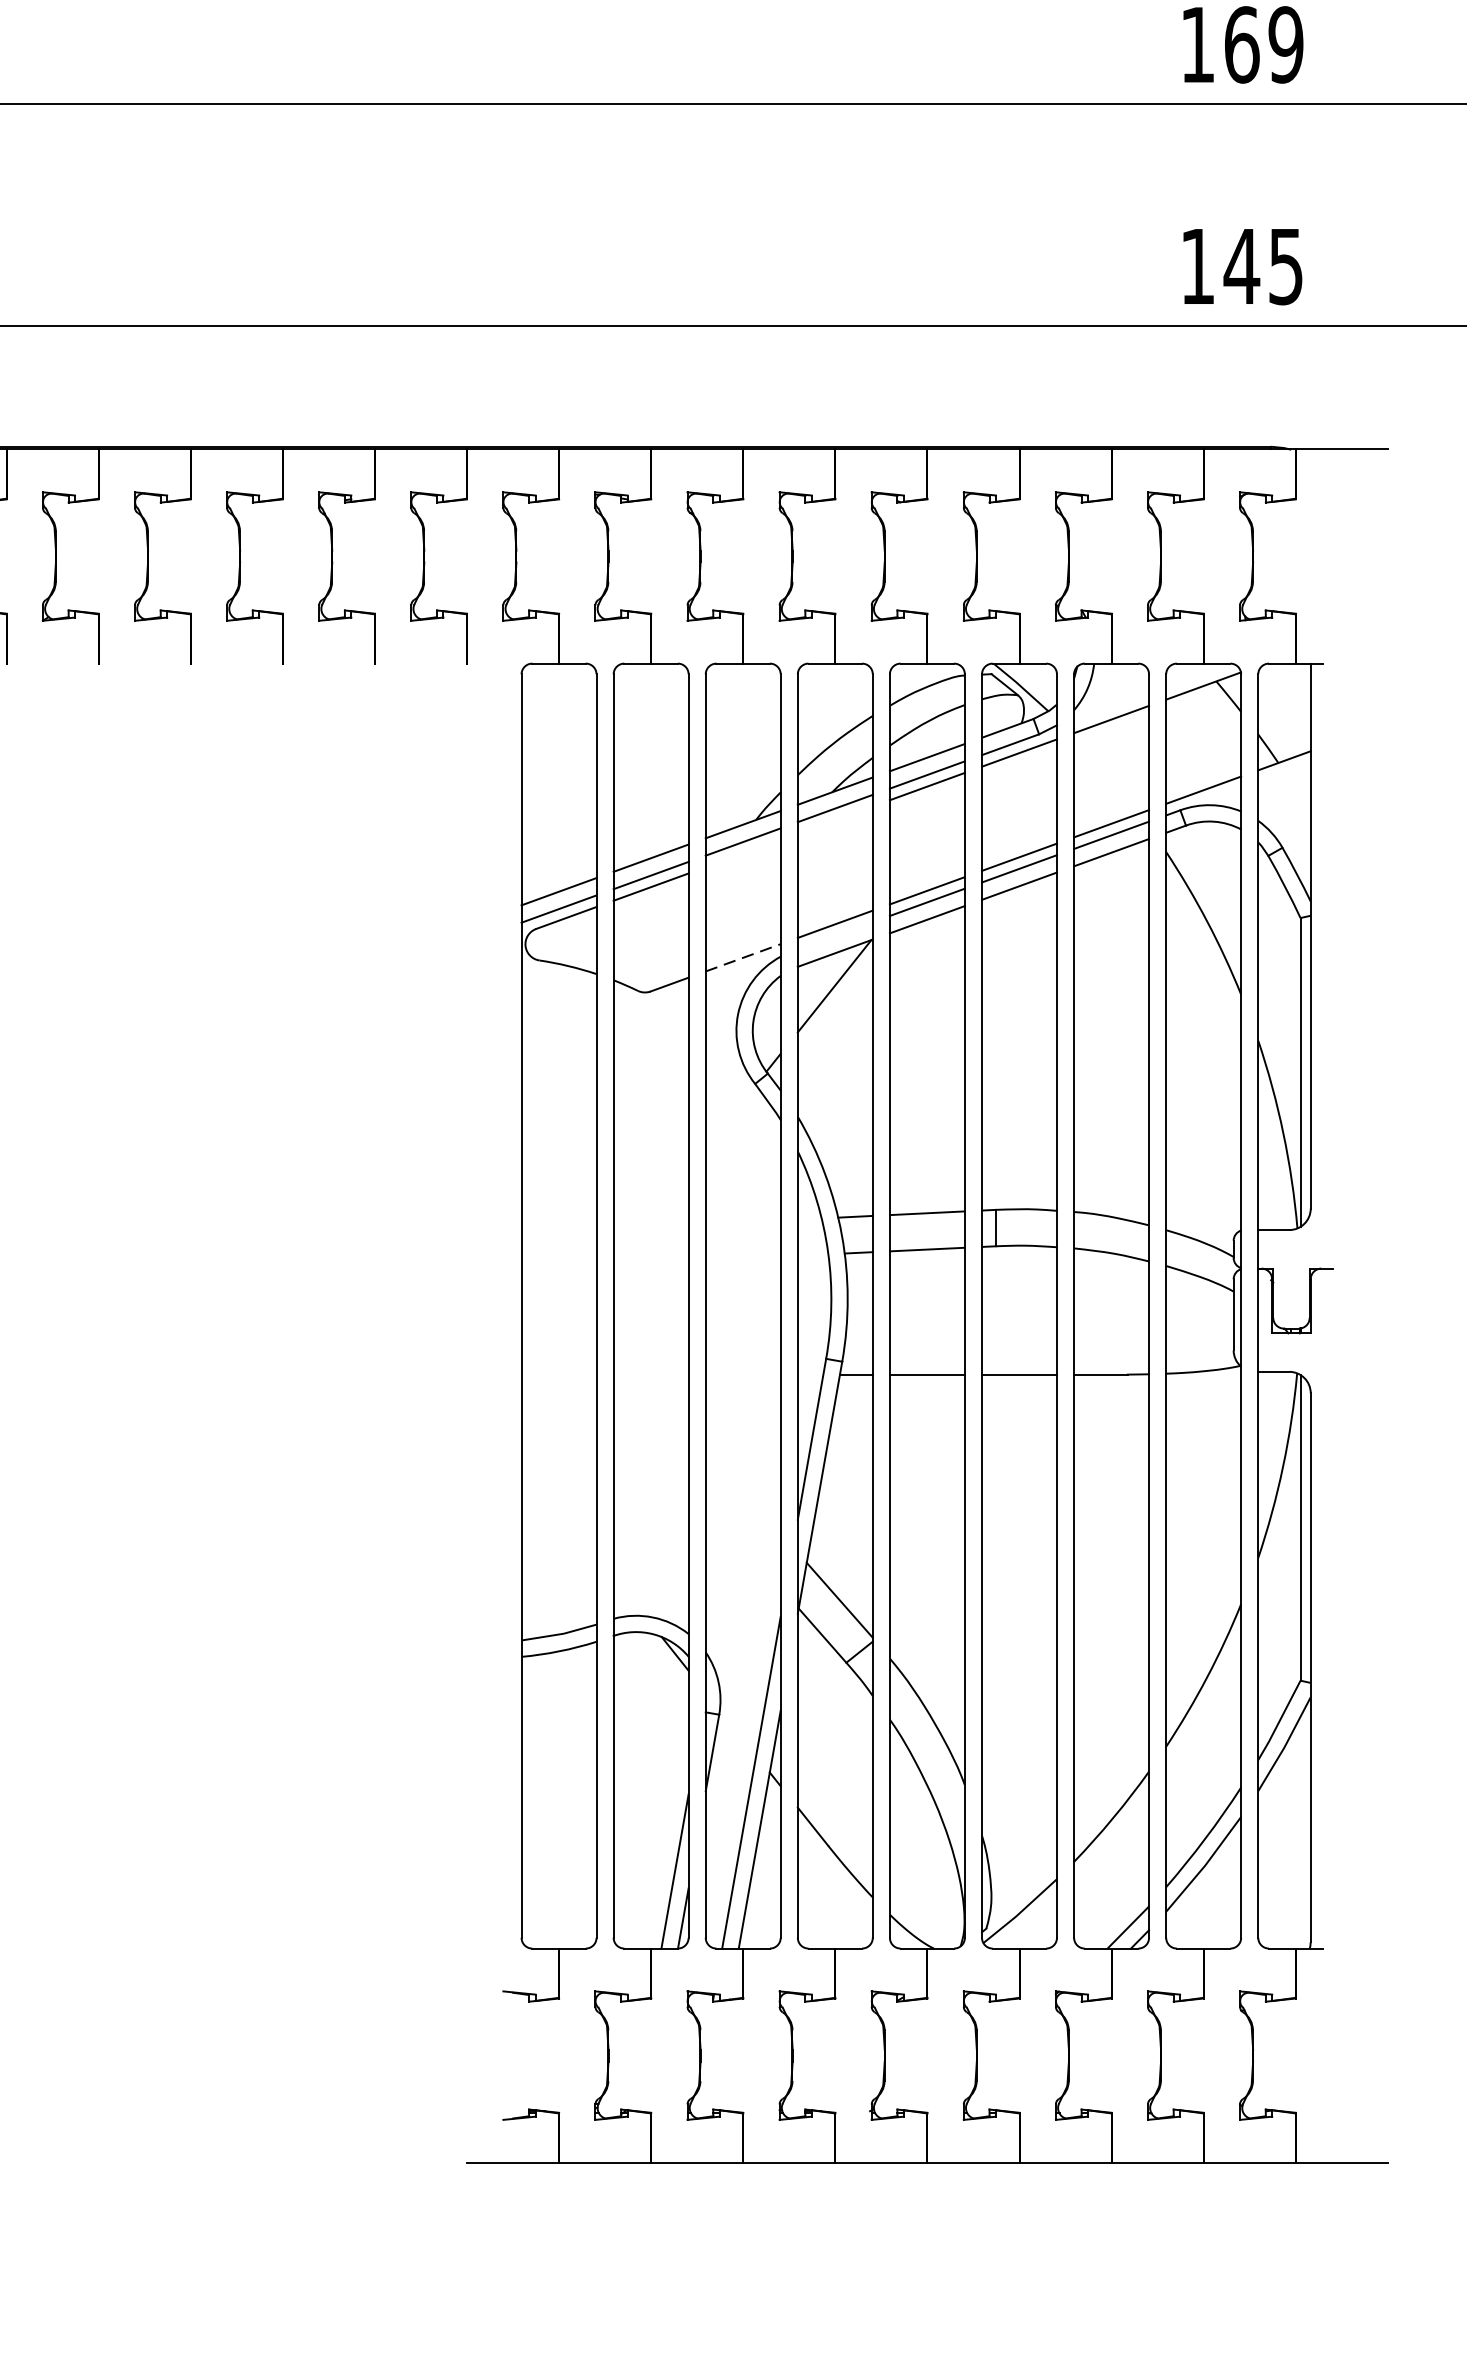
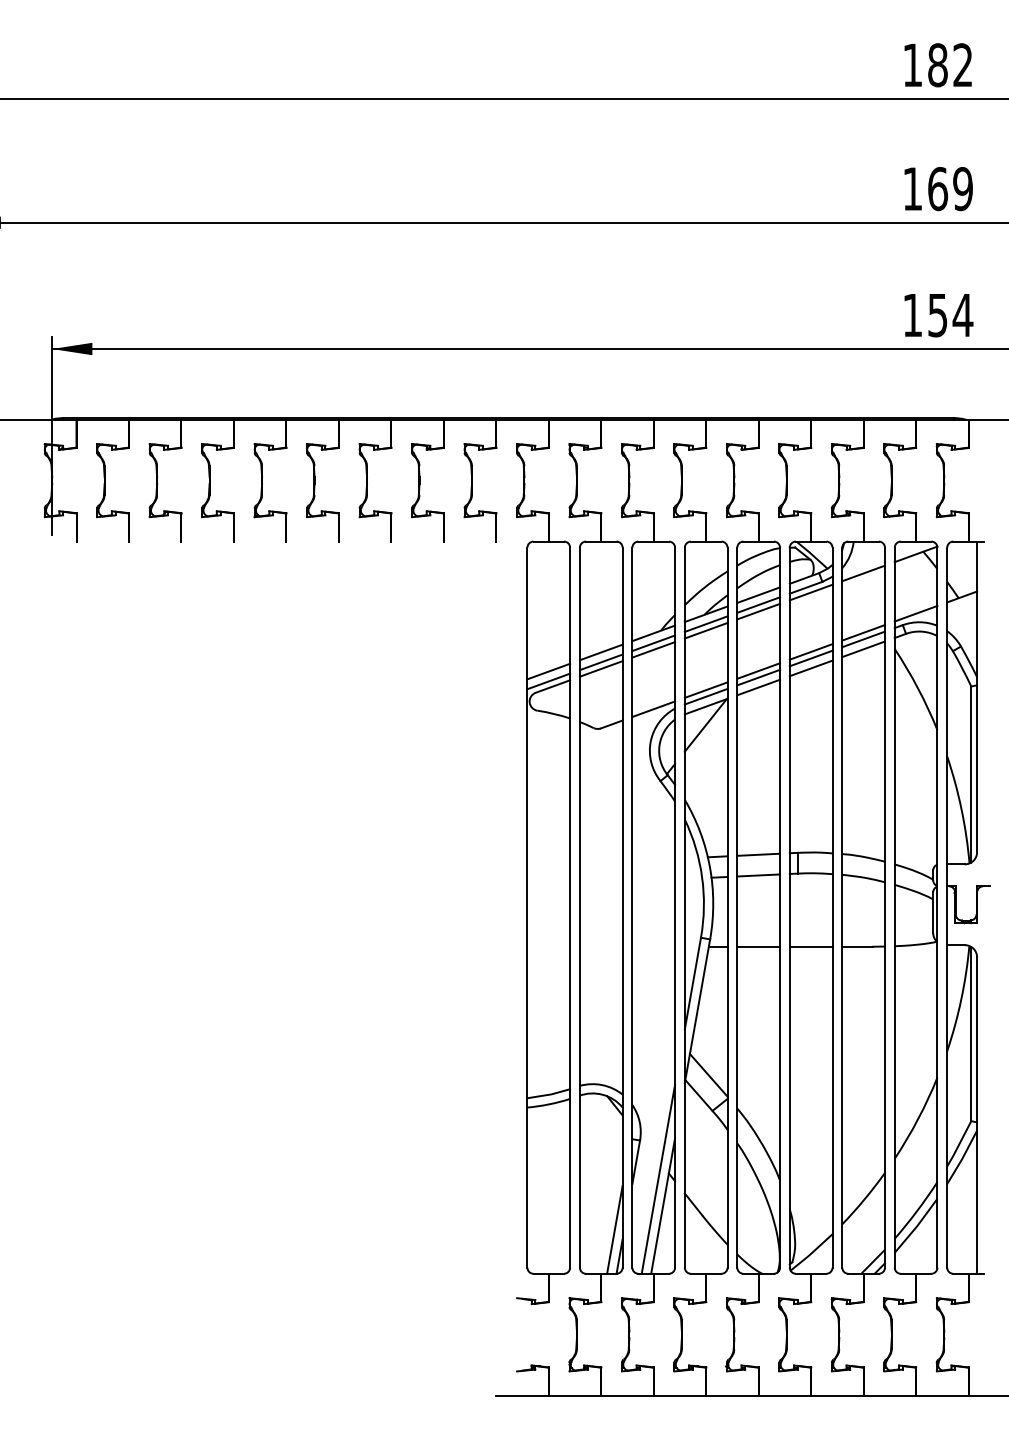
text: (1264, 266) -> (950, 315), 145 -> 154
line: (834, 819) -> (705, 630), added
line: (742, 852) -> (653, 649), added
line: (834, 935) -> (705, 696), added
line: (742, 958) -> (653, 709), dashed -> solid

